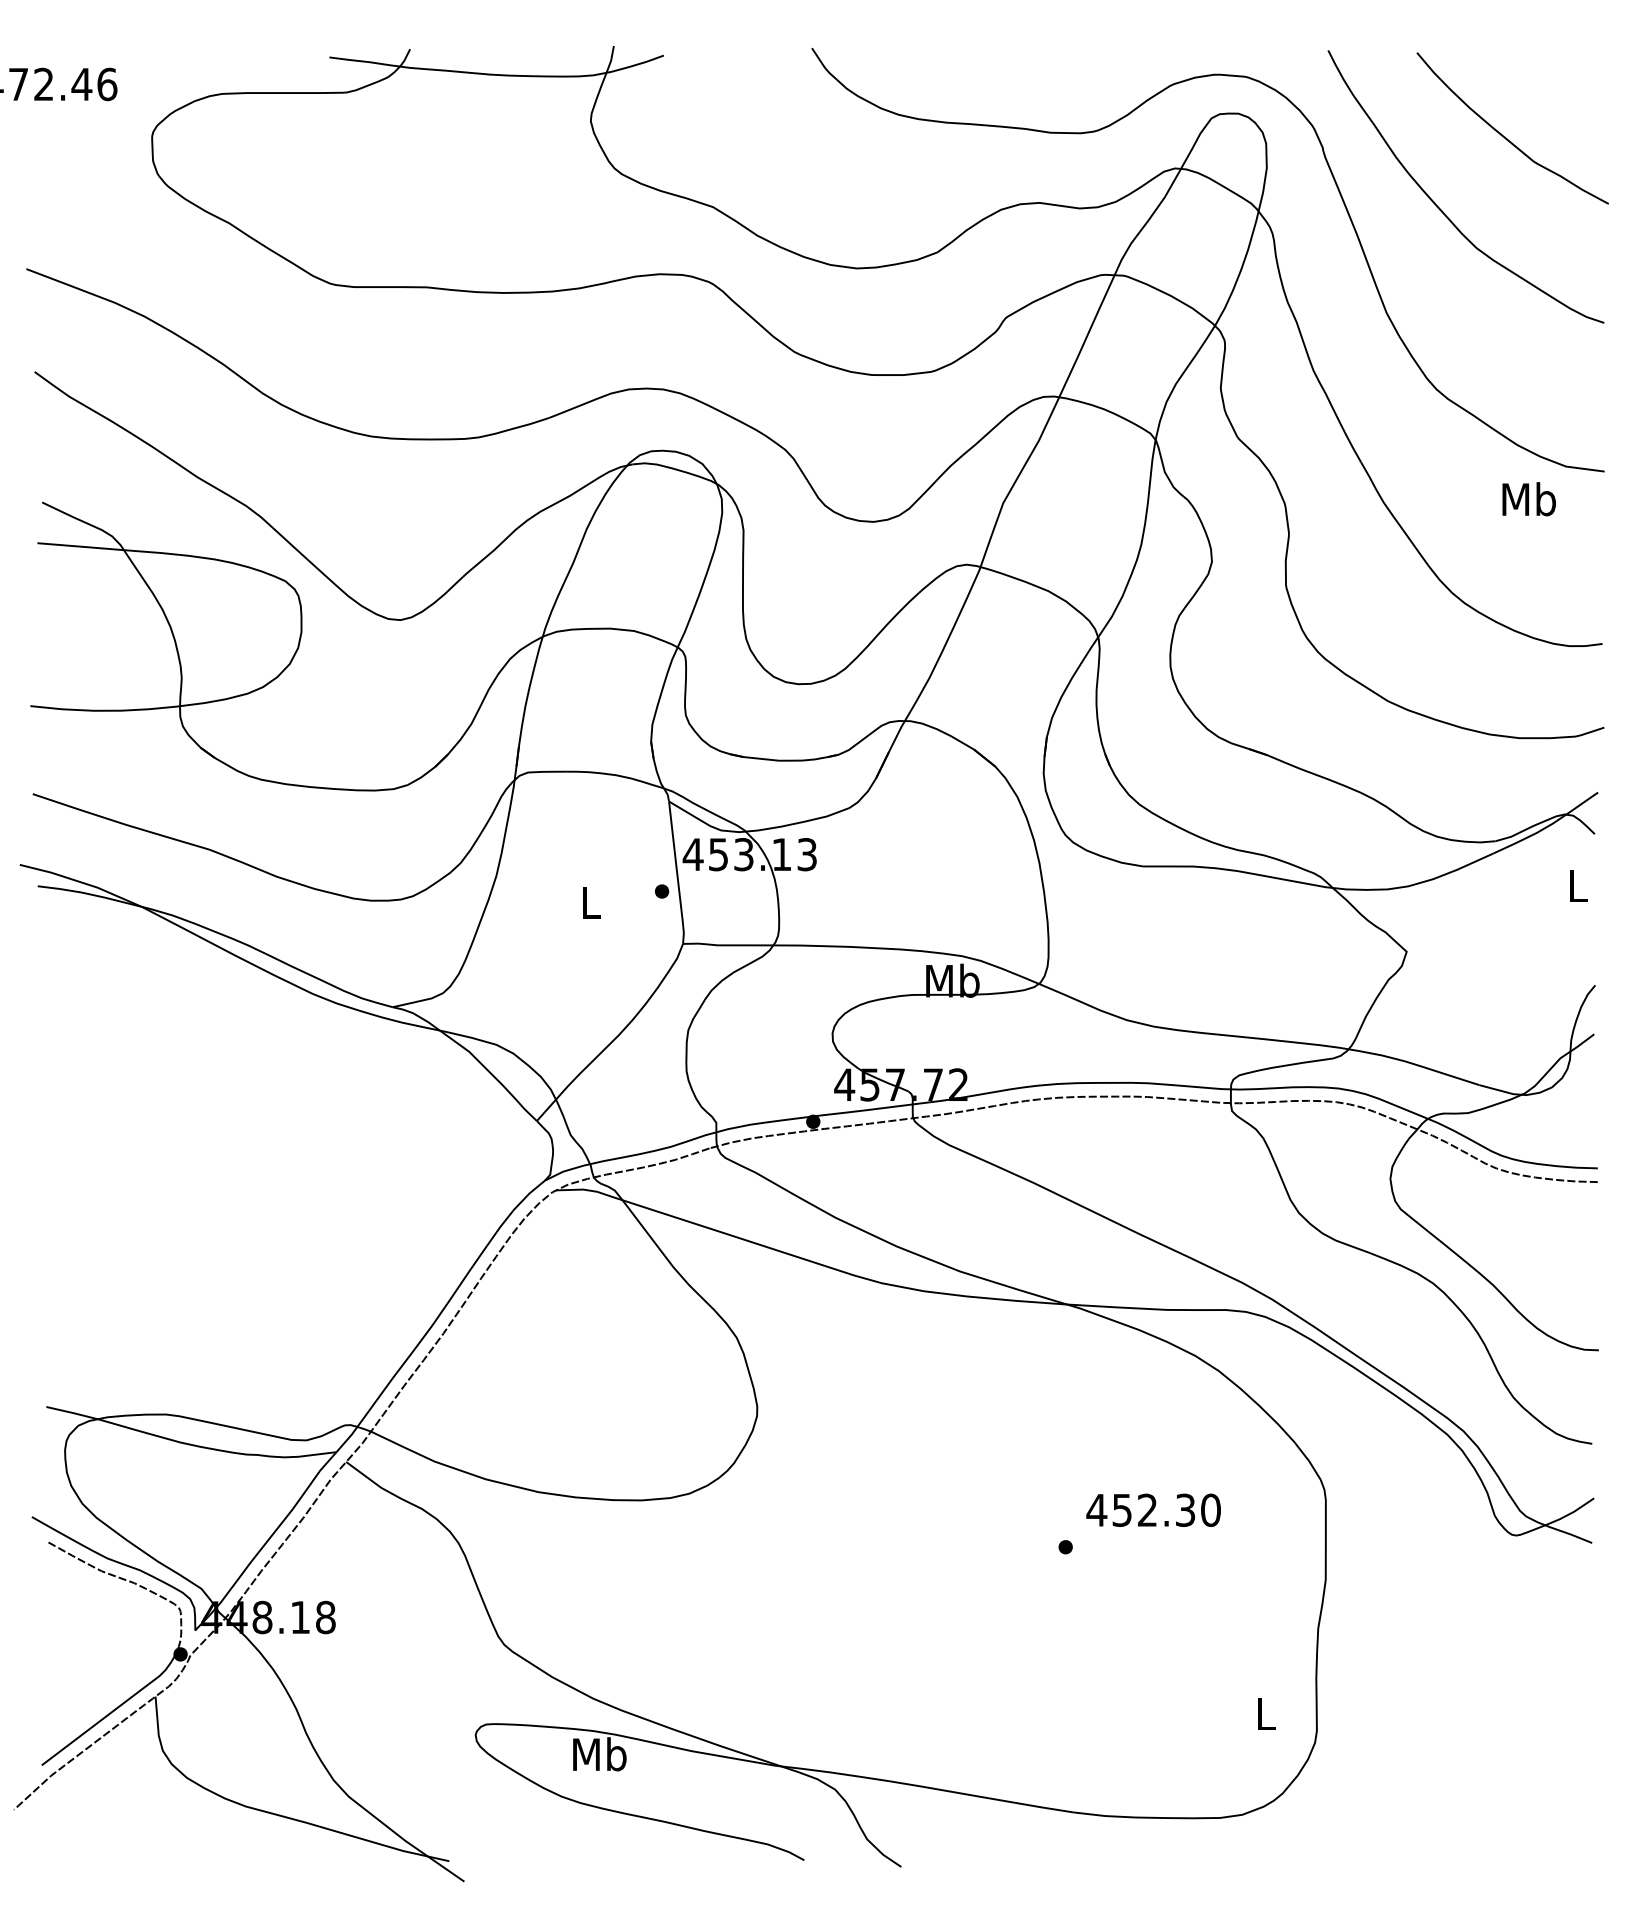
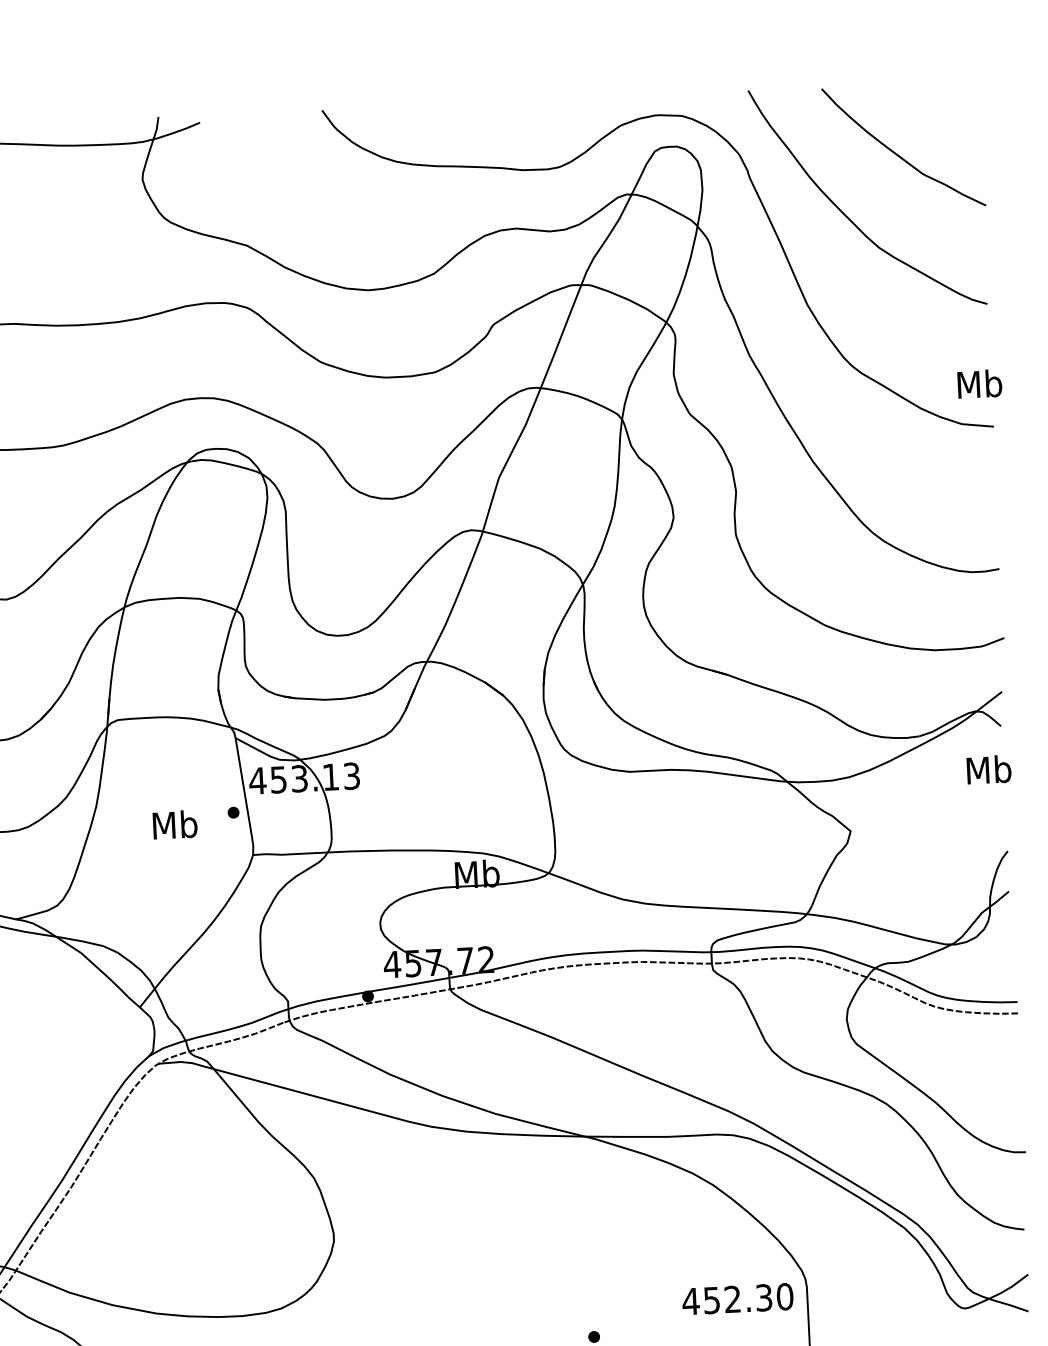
text: (1528, 499) -> (979, 384), moved
text: (1577, 885) -> (988, 769), L -> Mb
text: (590, 902) -> (174, 824), L -> Mb
text: (1153, 1509) -> (737, 1298), moved

